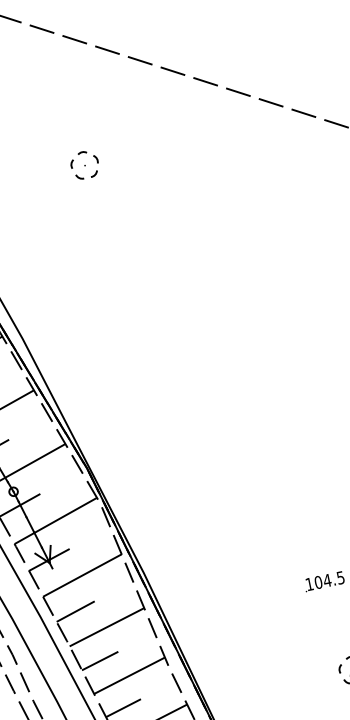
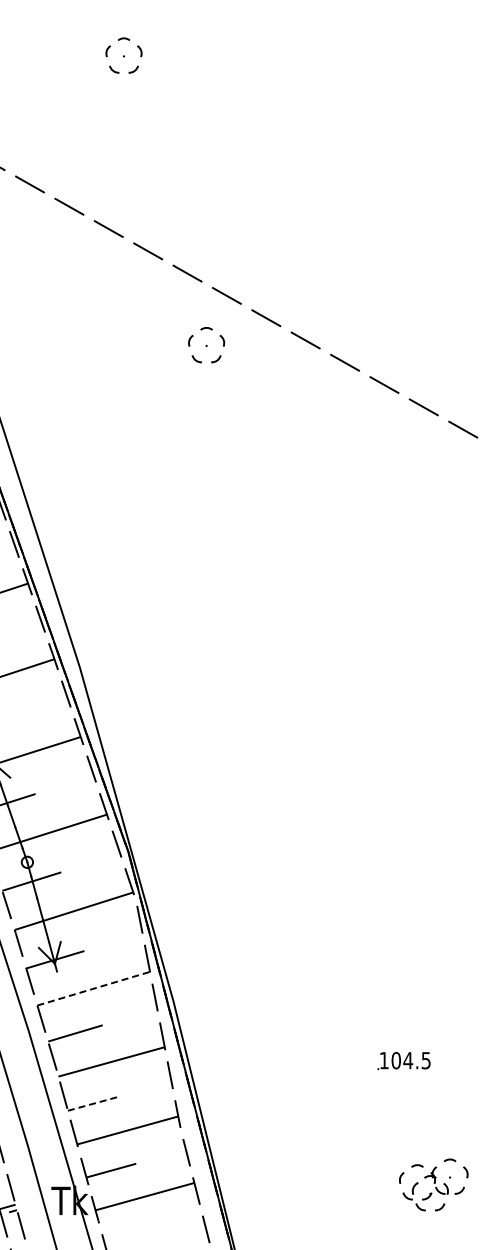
part: (84, 165) -> (206, 345), moved
line: (82, 575) -> (93, 988), solid -> dashed
line: (99, 660) -> (93, 1103), solid -> dashed

